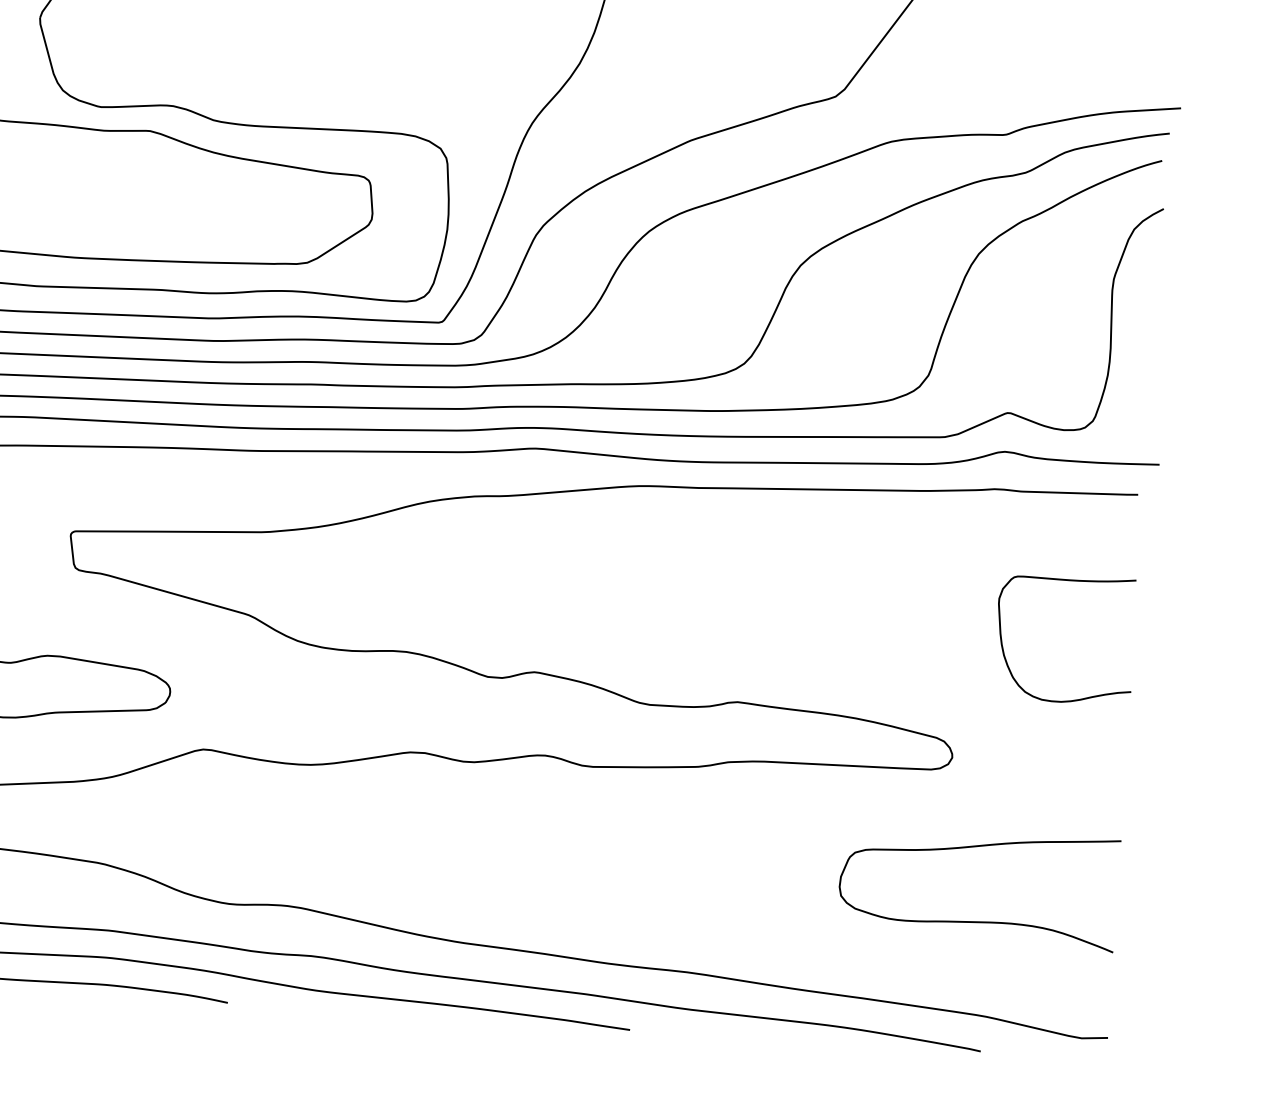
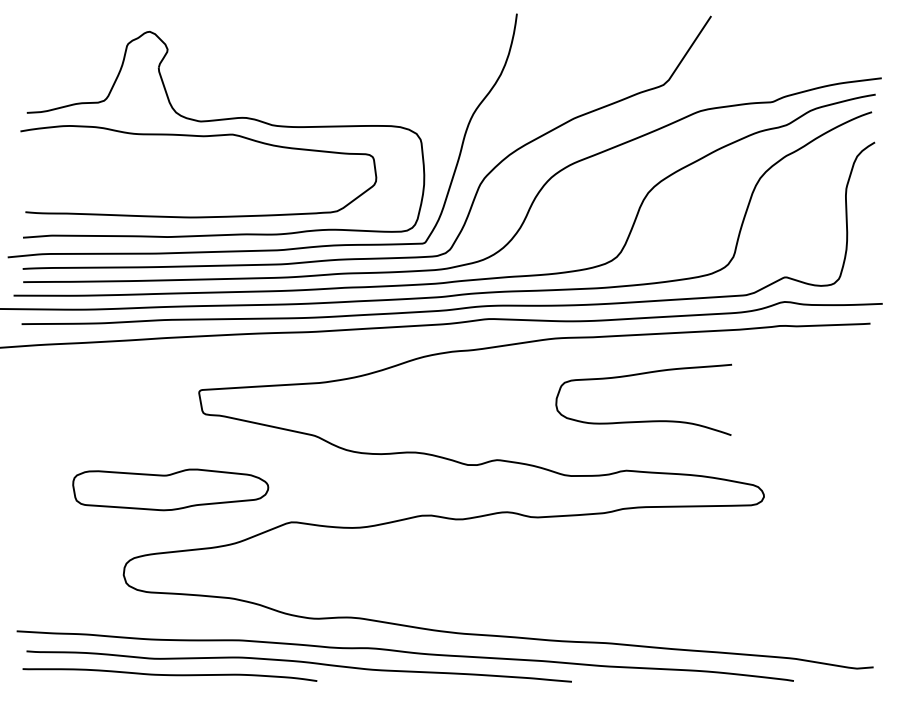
curve: (1069, 582) -> (830, 381), removed
curve: (975, 920) -> (643, 420), moved

